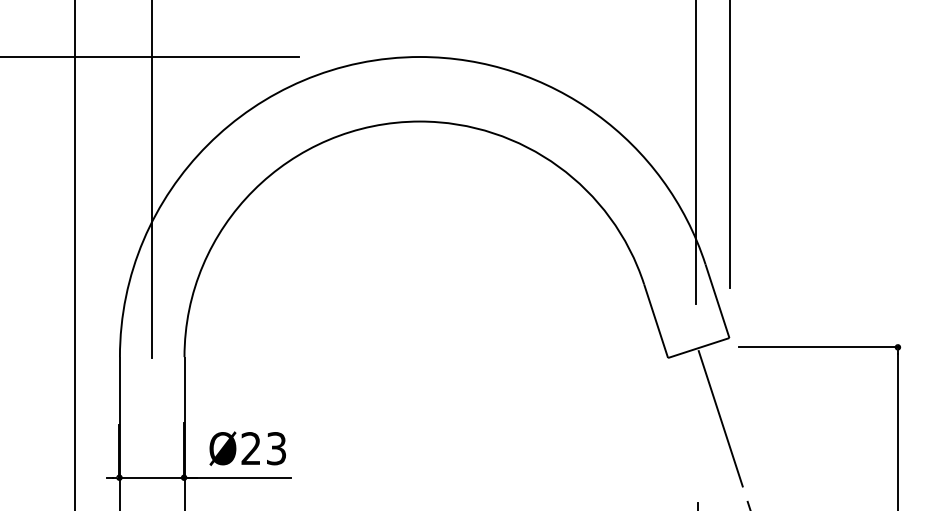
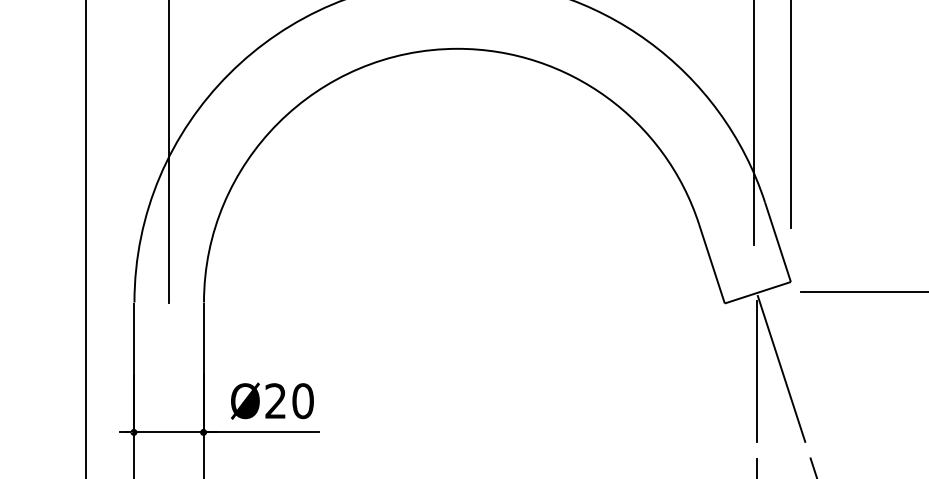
line: (697, 420) -> (756, 370), added
text: (276, 448) -> (303, 400), Ø23 -> Ø20

